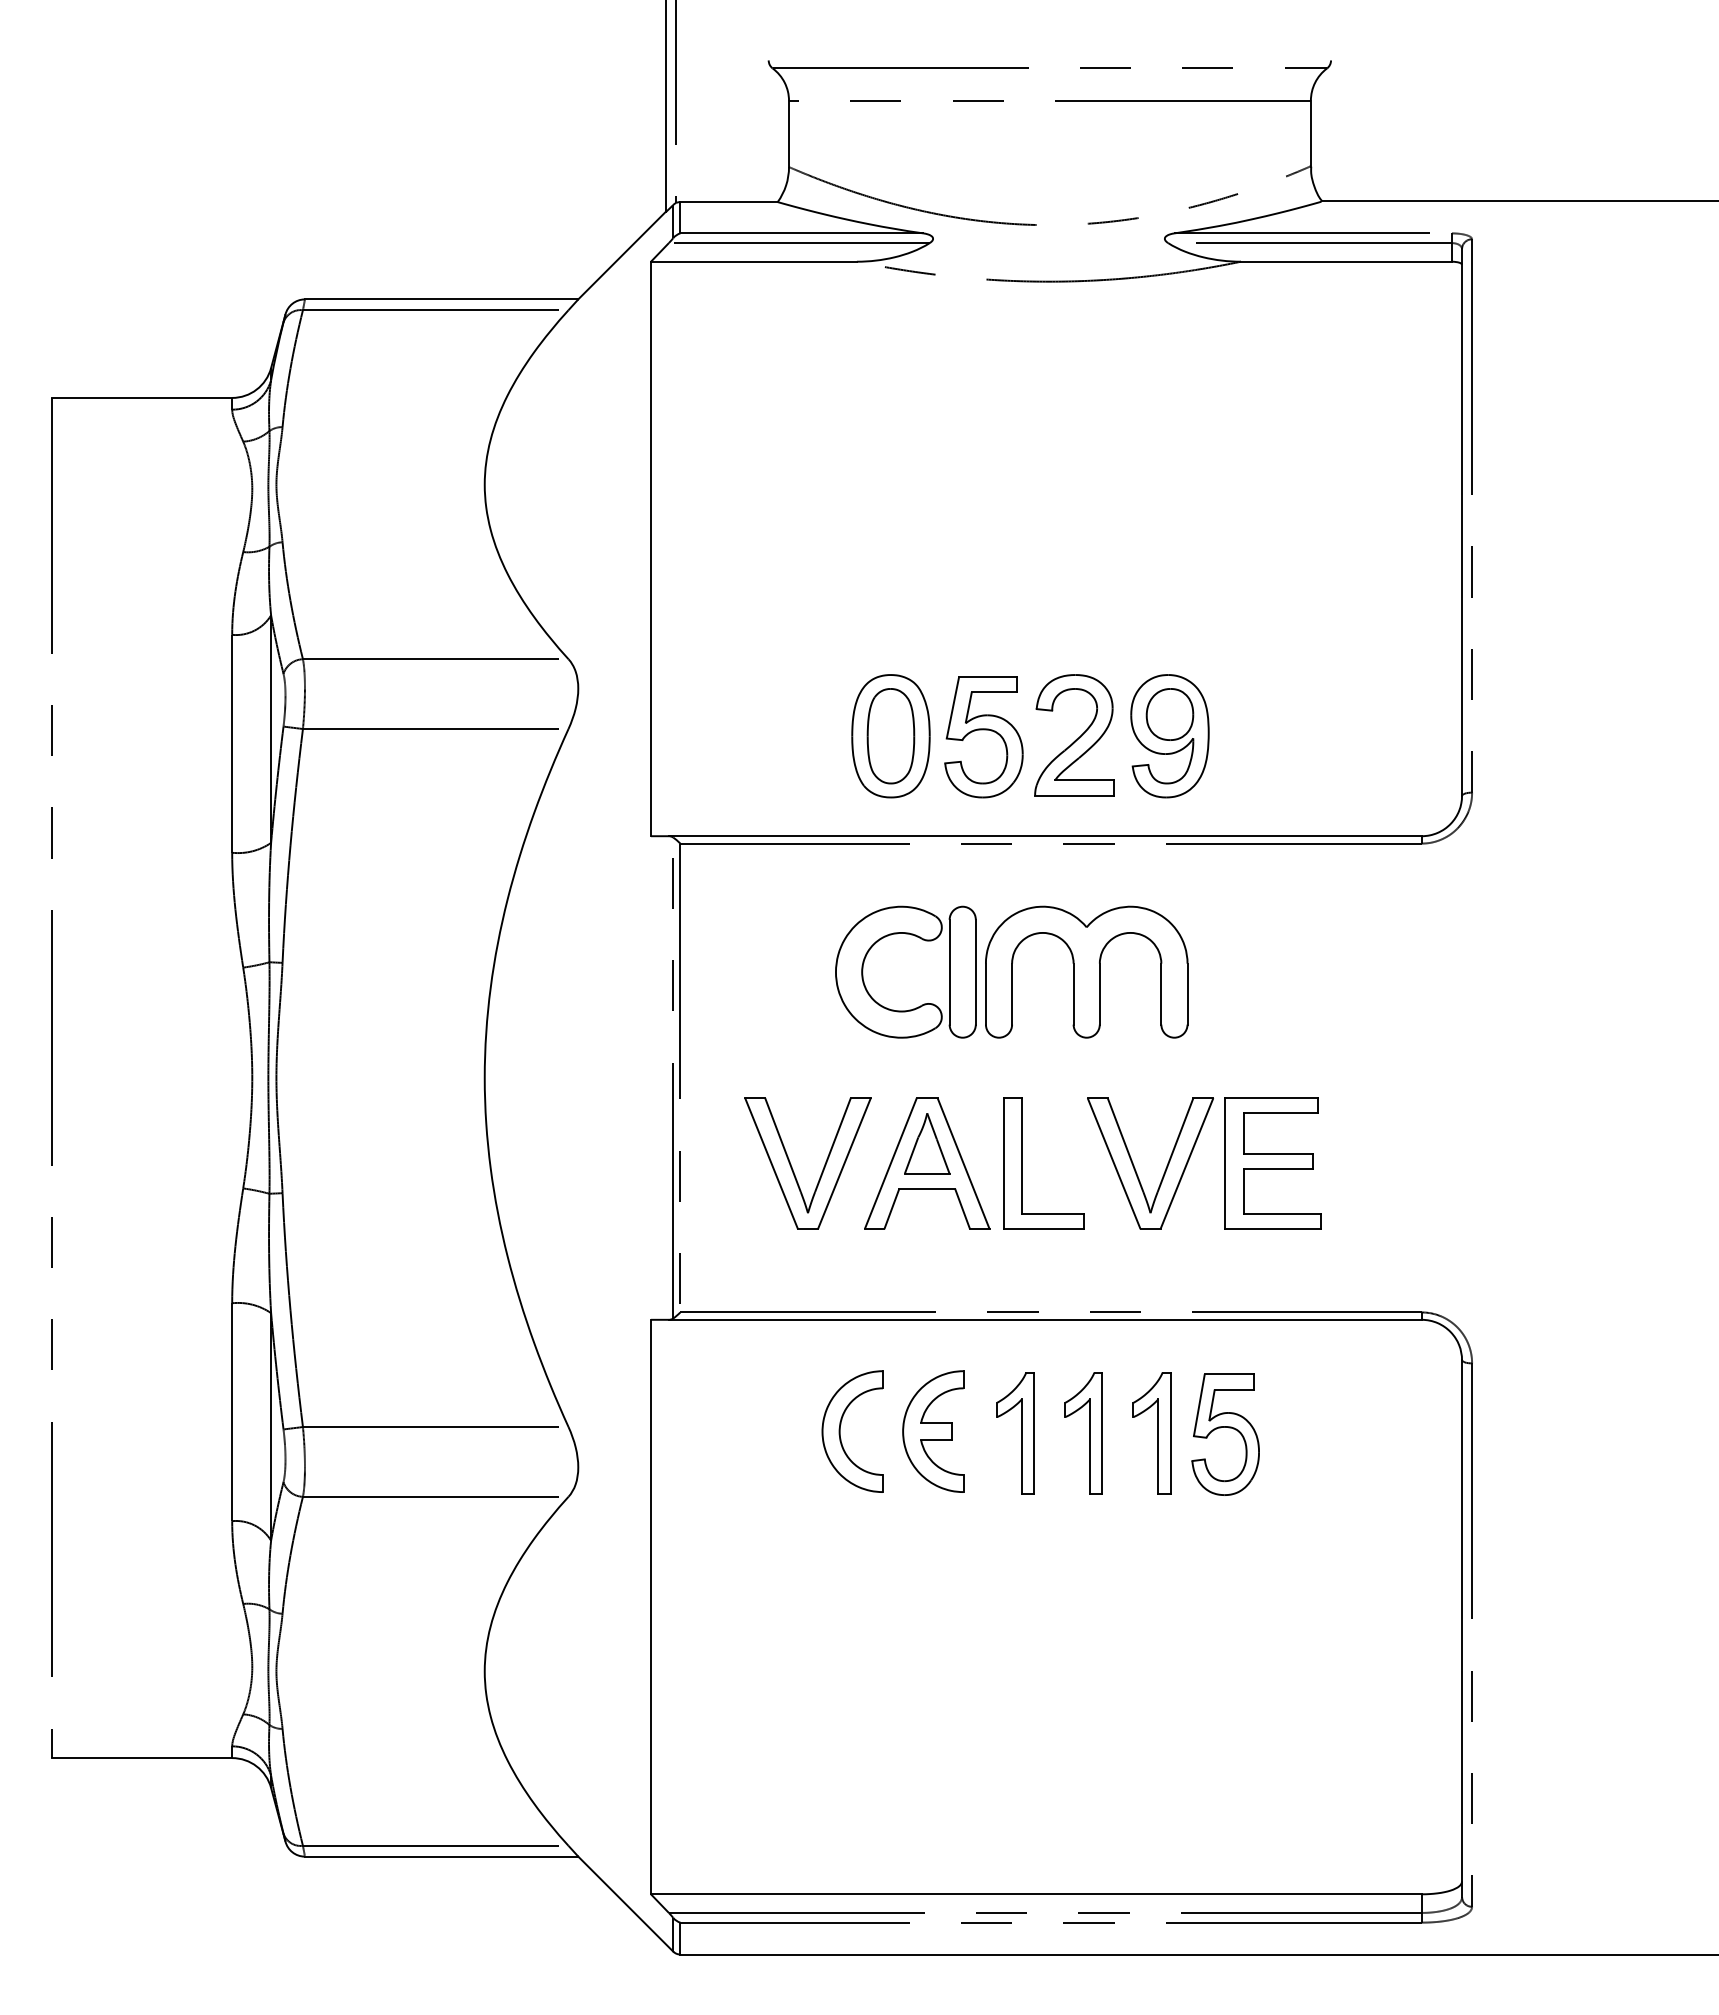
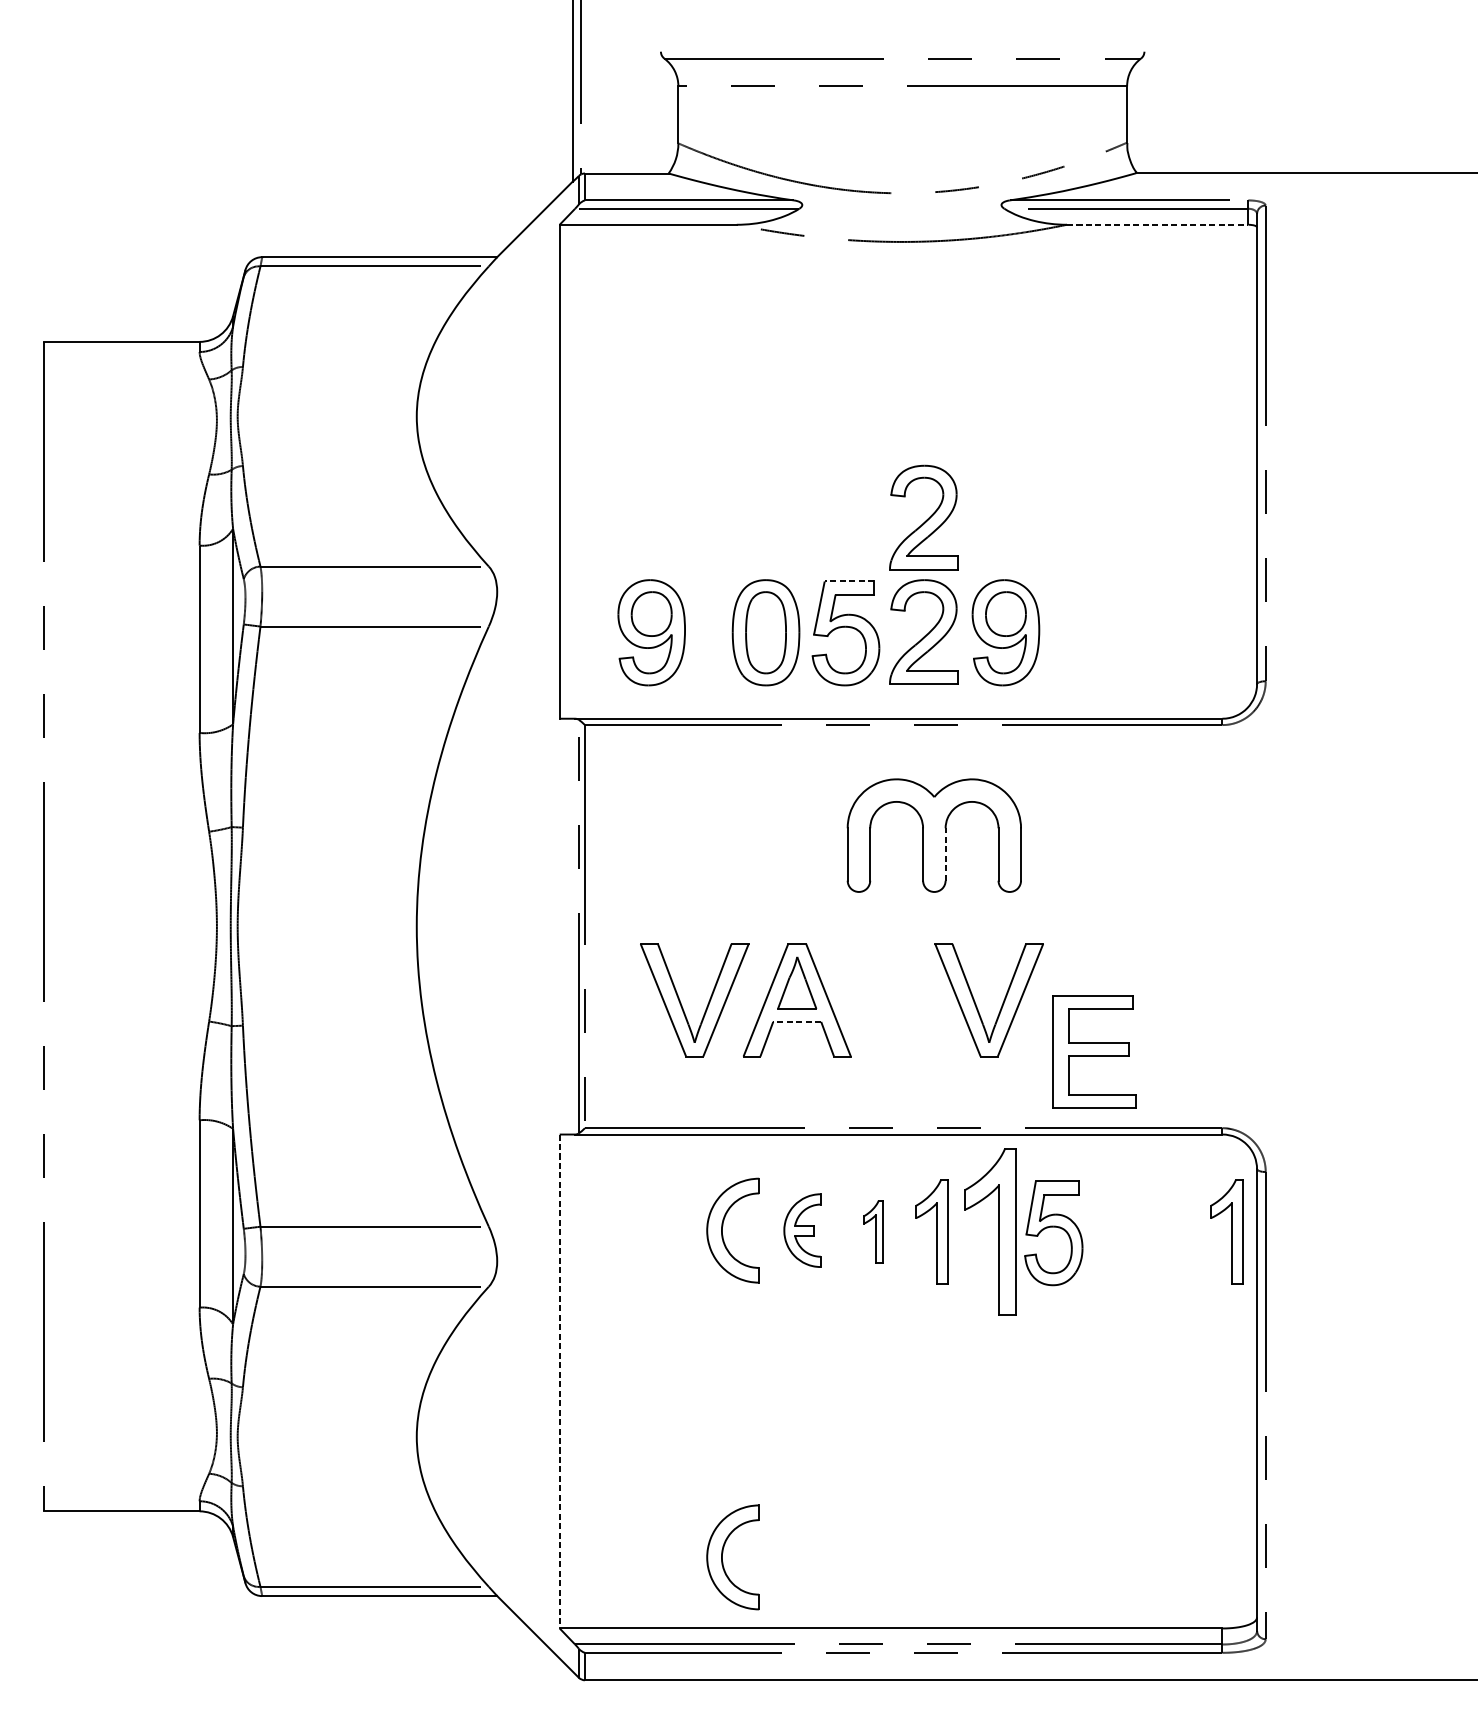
line: (1346, 261) -> (1157, 224), solid -> dashed
part: (1074, 602) -> (923, 517), added
line: (987, 676) -> (849, 581), solid -> dashed
part: (757, 736) -> (651, 632), added
part: (922, 940) -> (793, 808), removed
line: (1099, 993) -> (945, 853), solid -> dashed
part: (1022, 1163) -> (879, 1000), removed
part: (1272, 1163) -> (1094, 1051), moved
line: (927, 1188) -> (797, 1021), solid -> dashed
part: (933, 1431) -> (802, 1230), size x0.7
part: (1015, 1433) -> (873, 1232), size x0.6
part: (1151, 1433) -> (990, 1232), size x1.6
part: (1426, 1433) -> (1226, 1232), added
line: (650, 1607) -> (559, 1381), solid -> dashed
part: (840, 1811) -> (722, 1557), added

